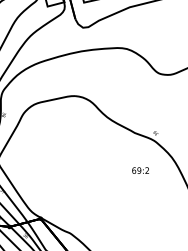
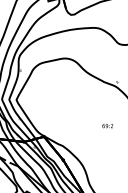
text: (140, 171) -> (107, 126), moved

